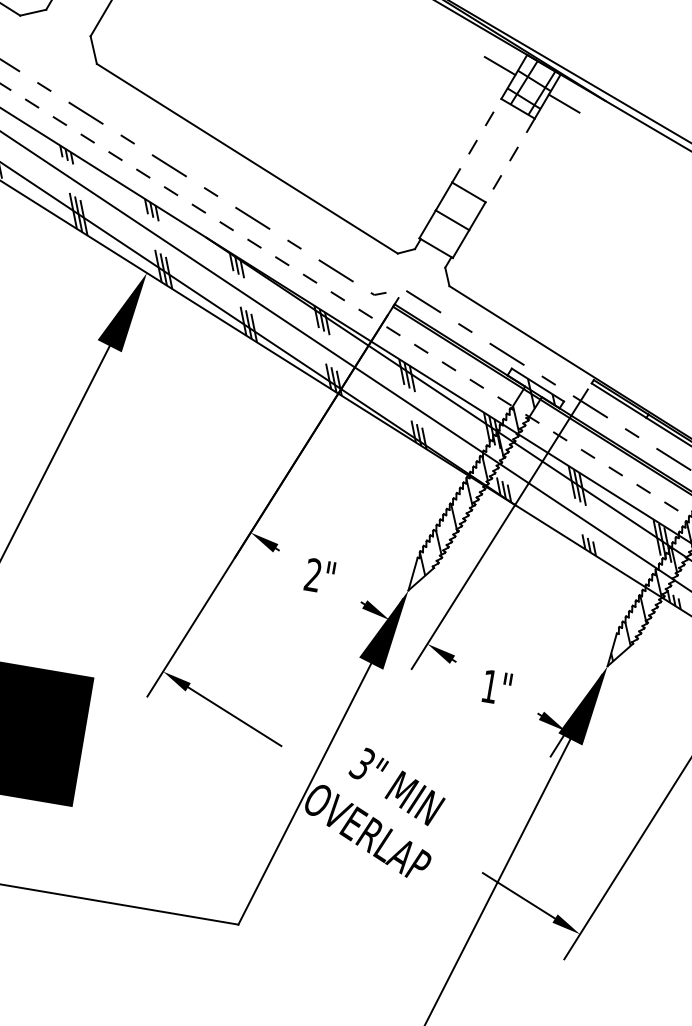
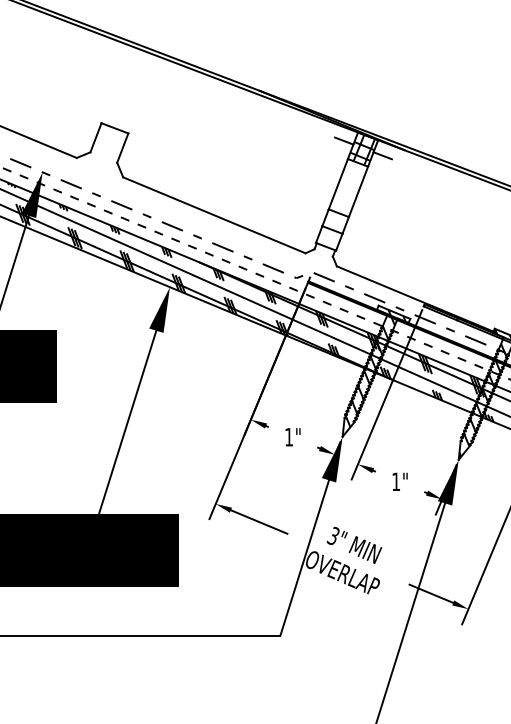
line: (476, 141) -> (338, 184), dashed -> solid
line: (510, 159) -> (358, 191), dashed -> solid
text: (312, 573) -> (288, 436), 2" -> 1"

